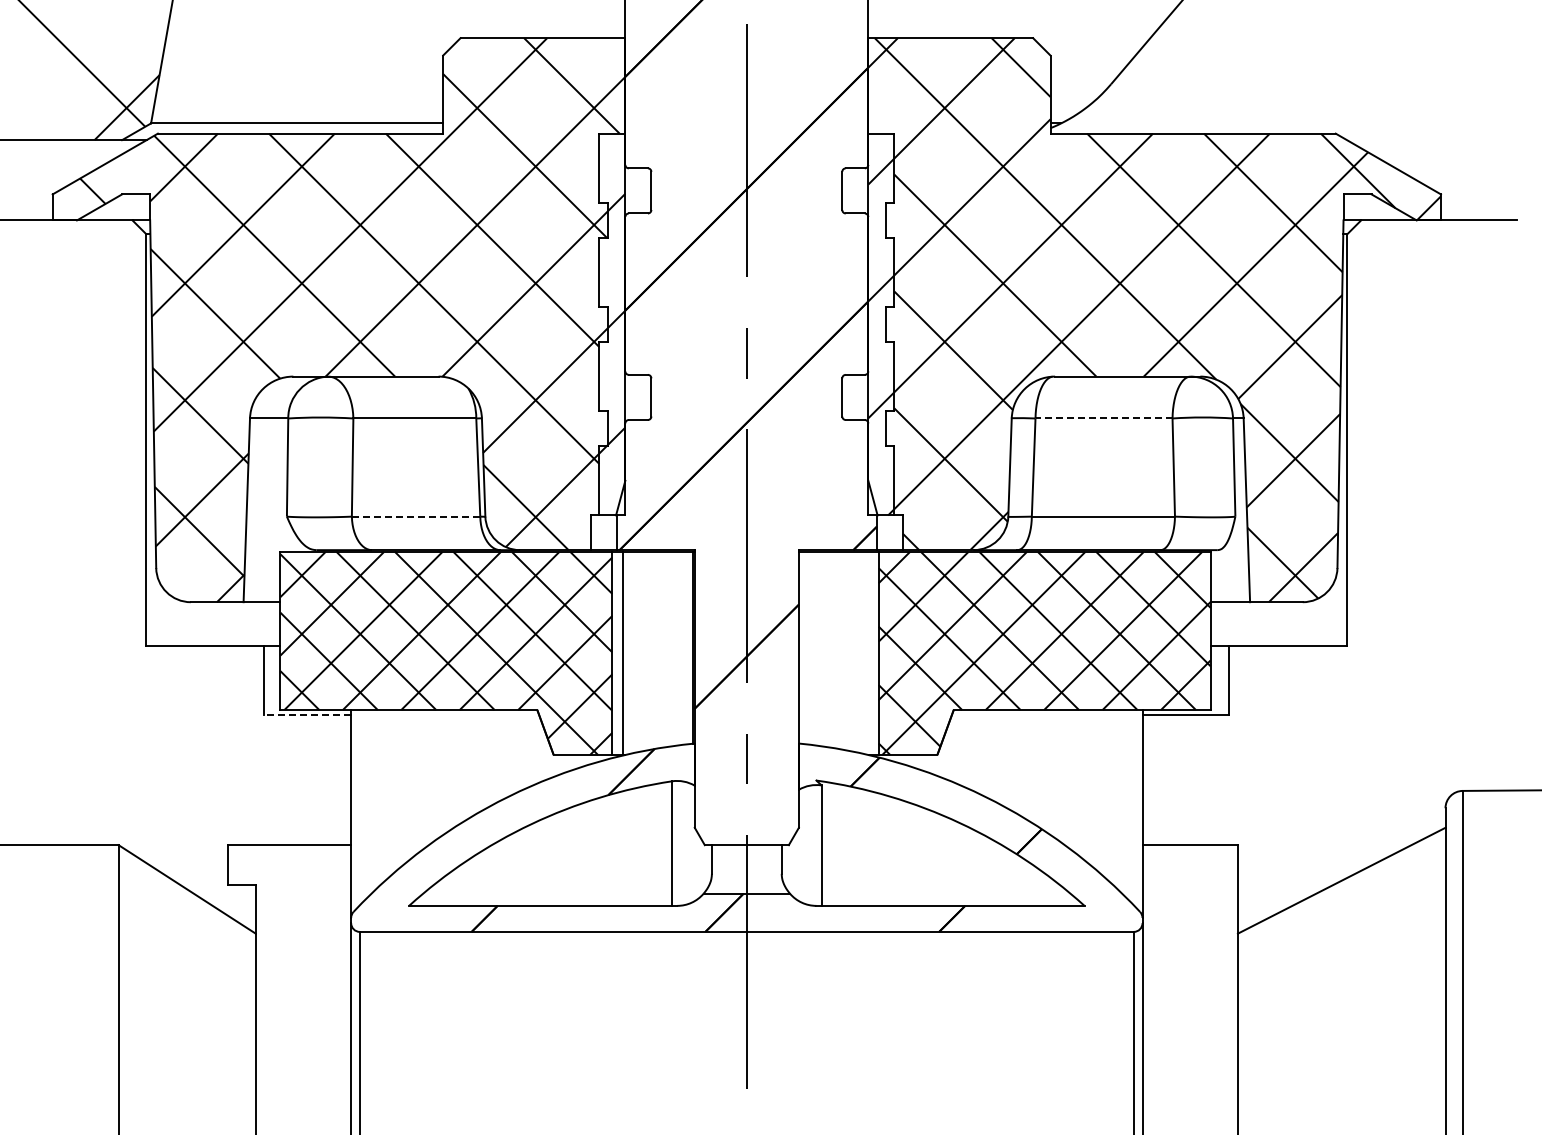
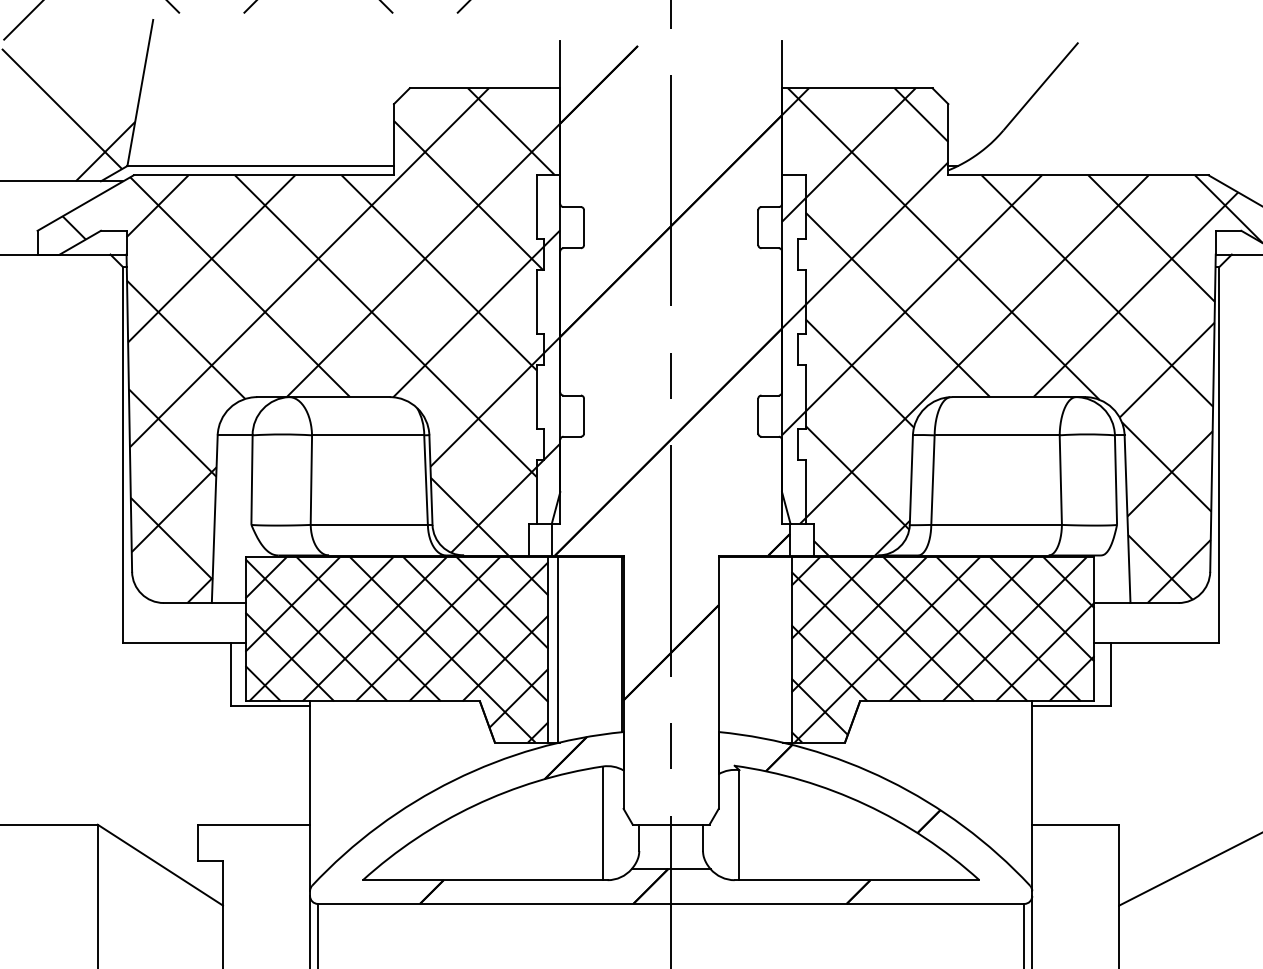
line: (1104, 418) -> (997, 435), dashed -> solid
line: (416, 516) -> (369, 524), dashed -> solid
line: (307, 715) -> (270, 706), dashed -> solid

